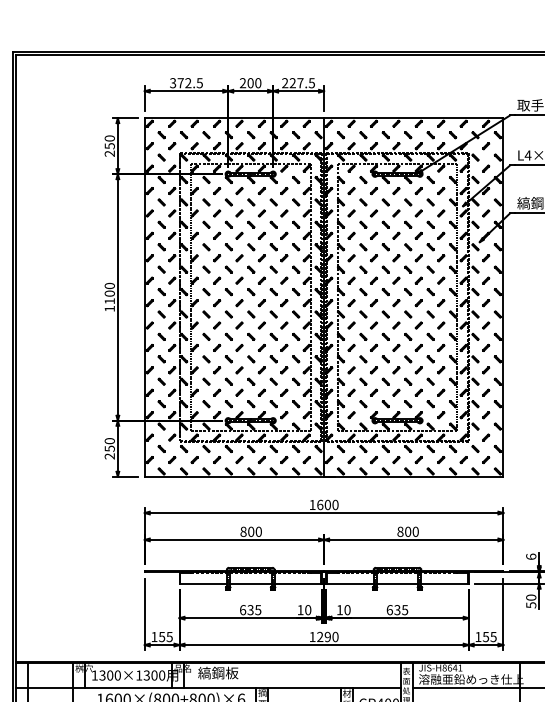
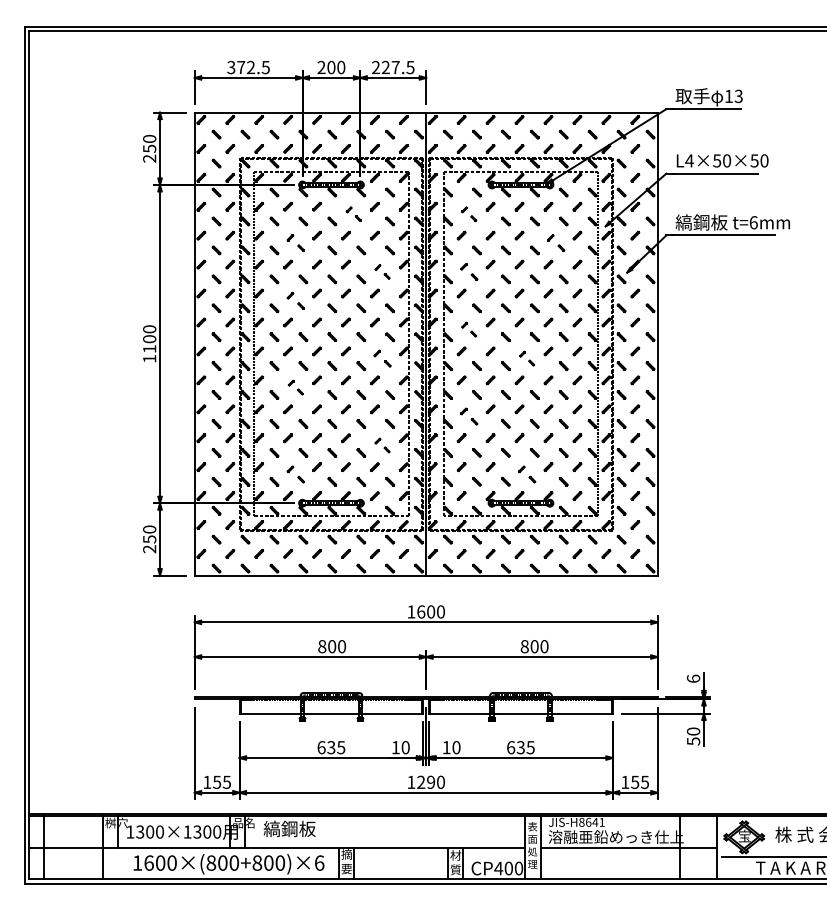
part: (267, 197) -> (353, 214), size x0.6
part: (356, 197) -> (468, 214), size x0.6
part: (222, 218) -> (295, 242), size x0.7
part: (424, 218) -> (555, 242), size x0.7
part: (290, 241) -> (382, 271), size x0.6
part: (356, 241) -> (468, 271), size x0.7
part: (222, 263) -> (295, 300), size x0.7
part: (356, 286) -> (468, 329), size x0.6
part: (290, 308) -> (382, 358), size x0.7
part: (401, 308) -> (526, 358), size x0.6
part: (222, 331) -> (295, 387), size x0.6
part: (356, 353) -> (468, 416), size x0.7
part: (290, 376) -> (382, 445), size x0.6
part: (222, 398) -> (295, 474), size x0.7
part: (401, 398) -> (526, 474), size x0.7

